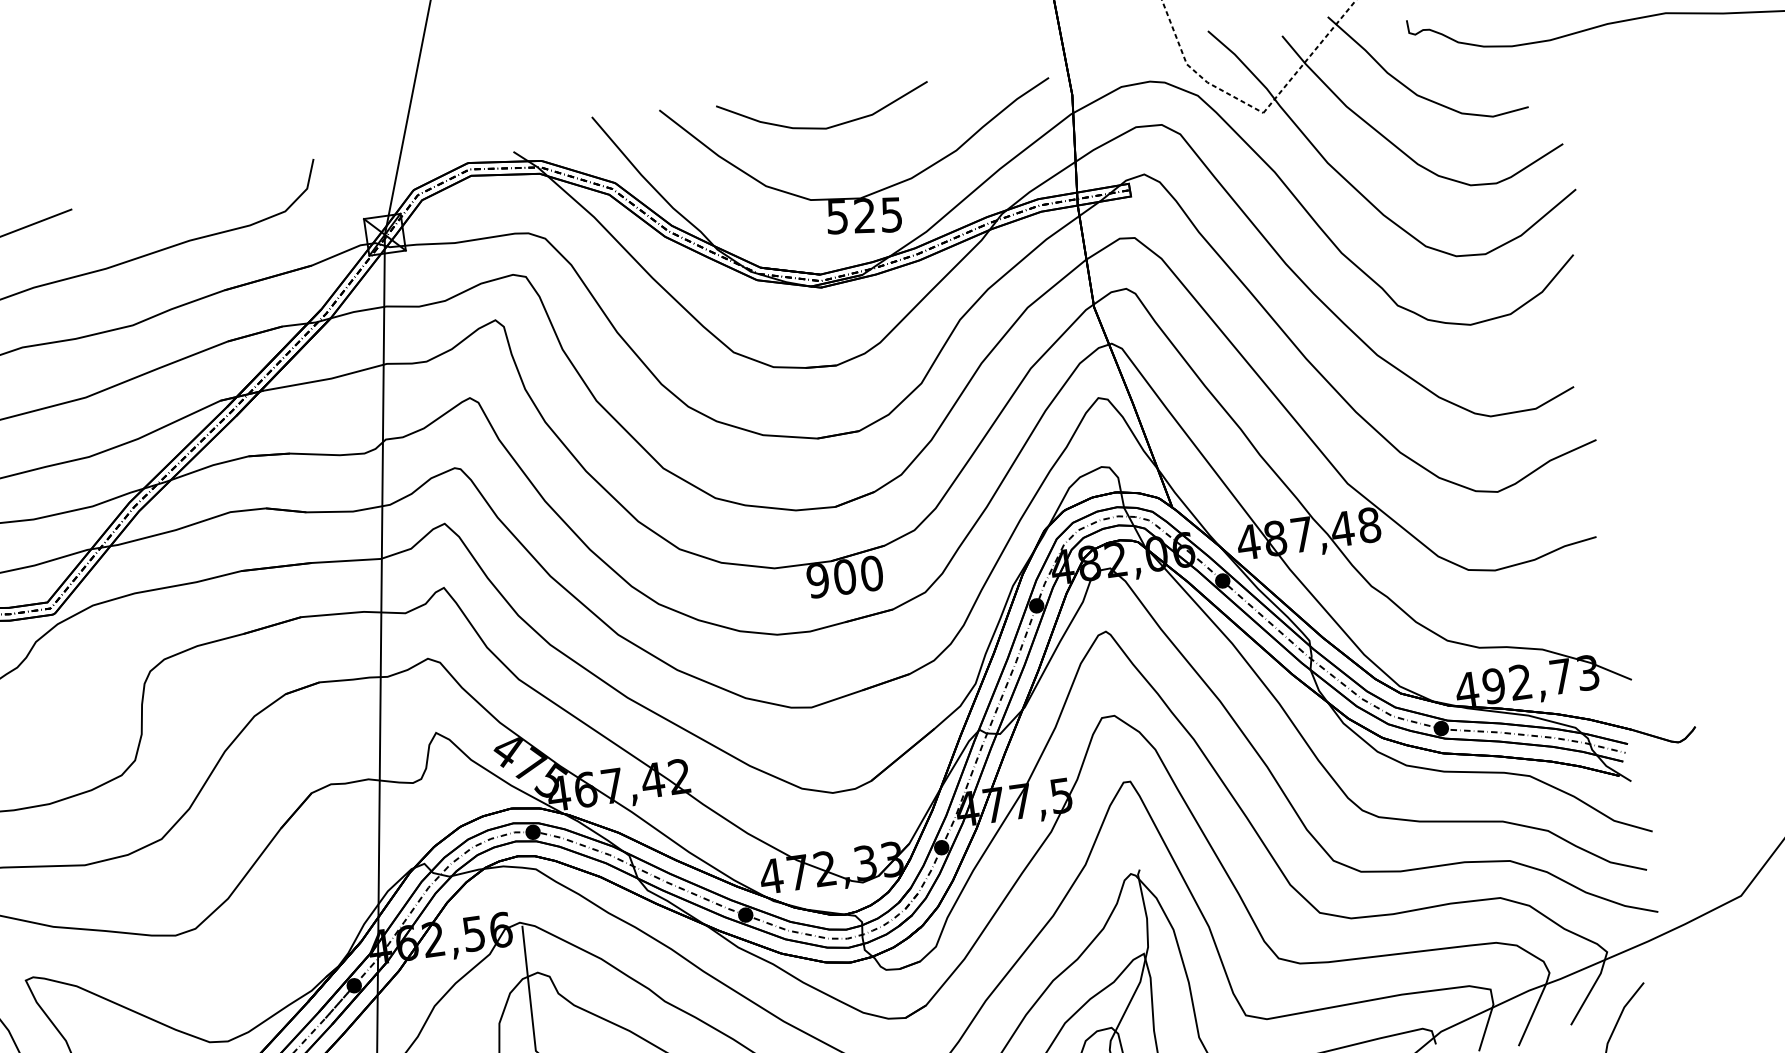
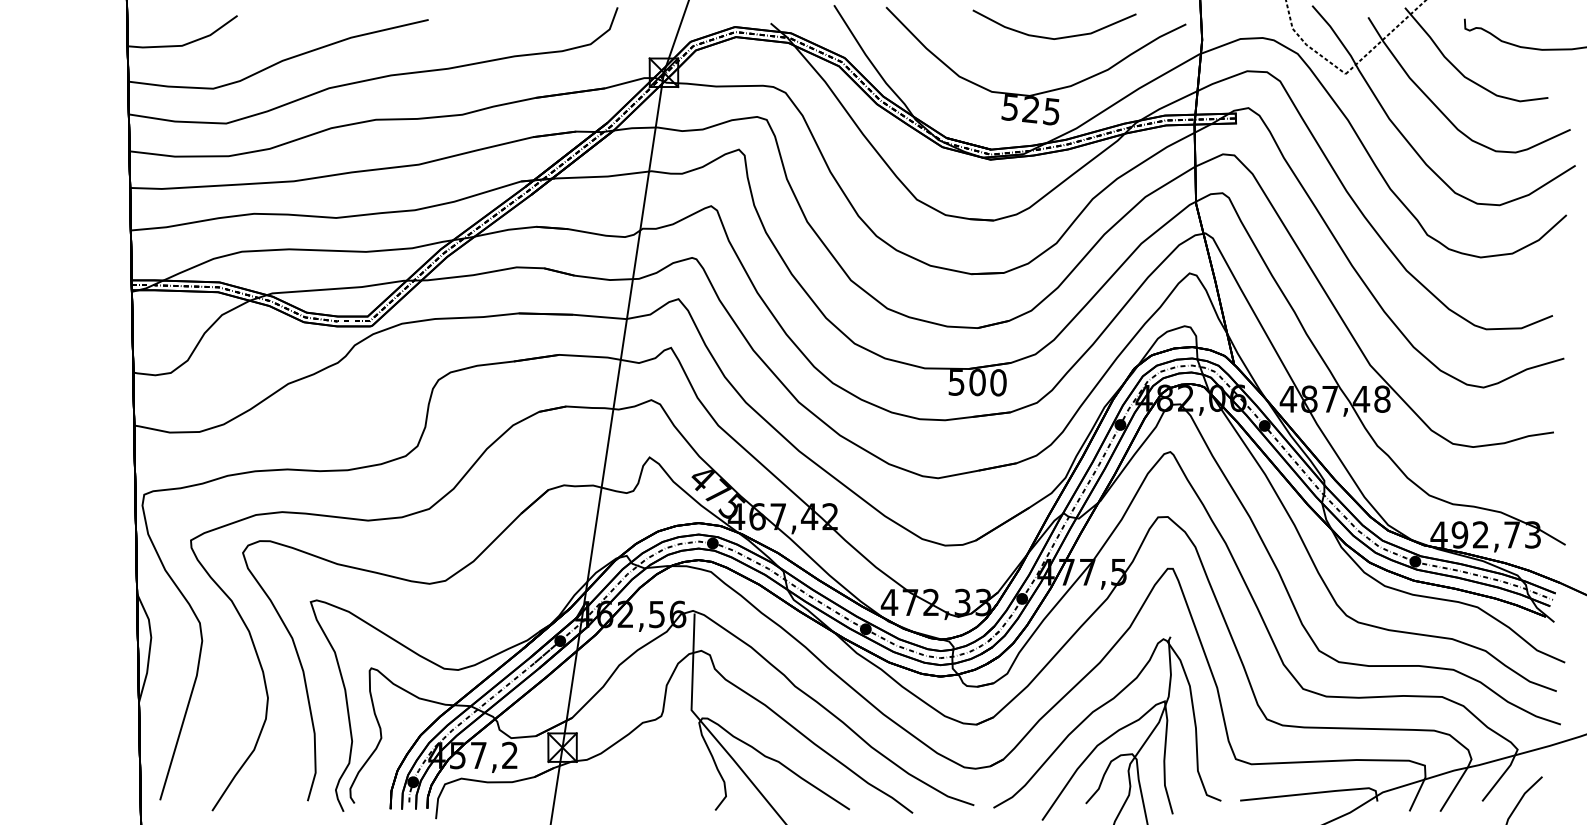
curve: (828, 126) -> (1056, 37), moved
text: (817, 580) -> (956, 382), 900 -> 500

